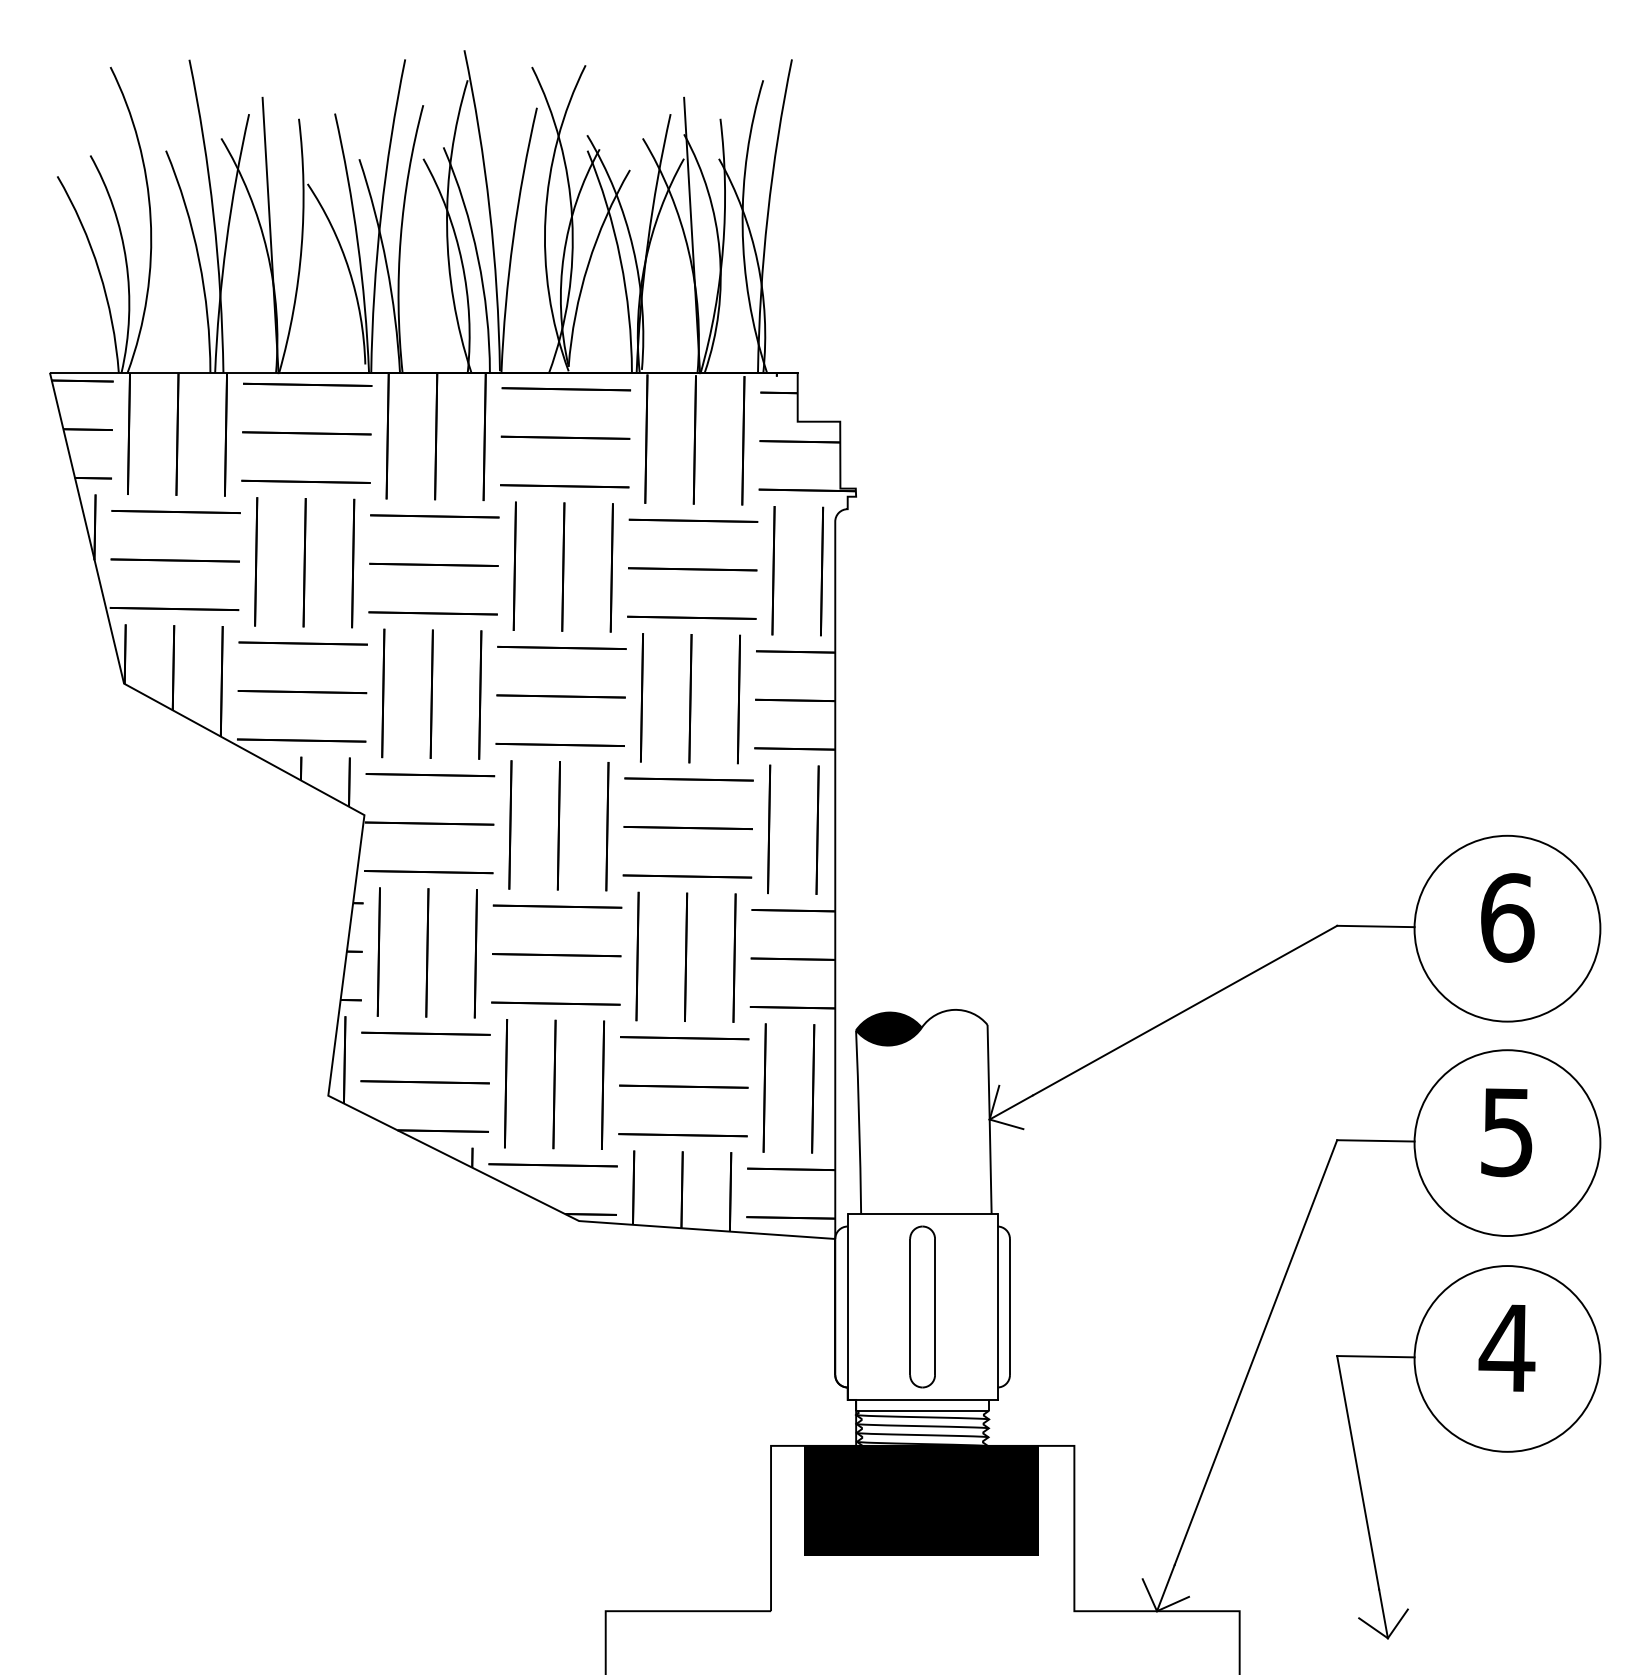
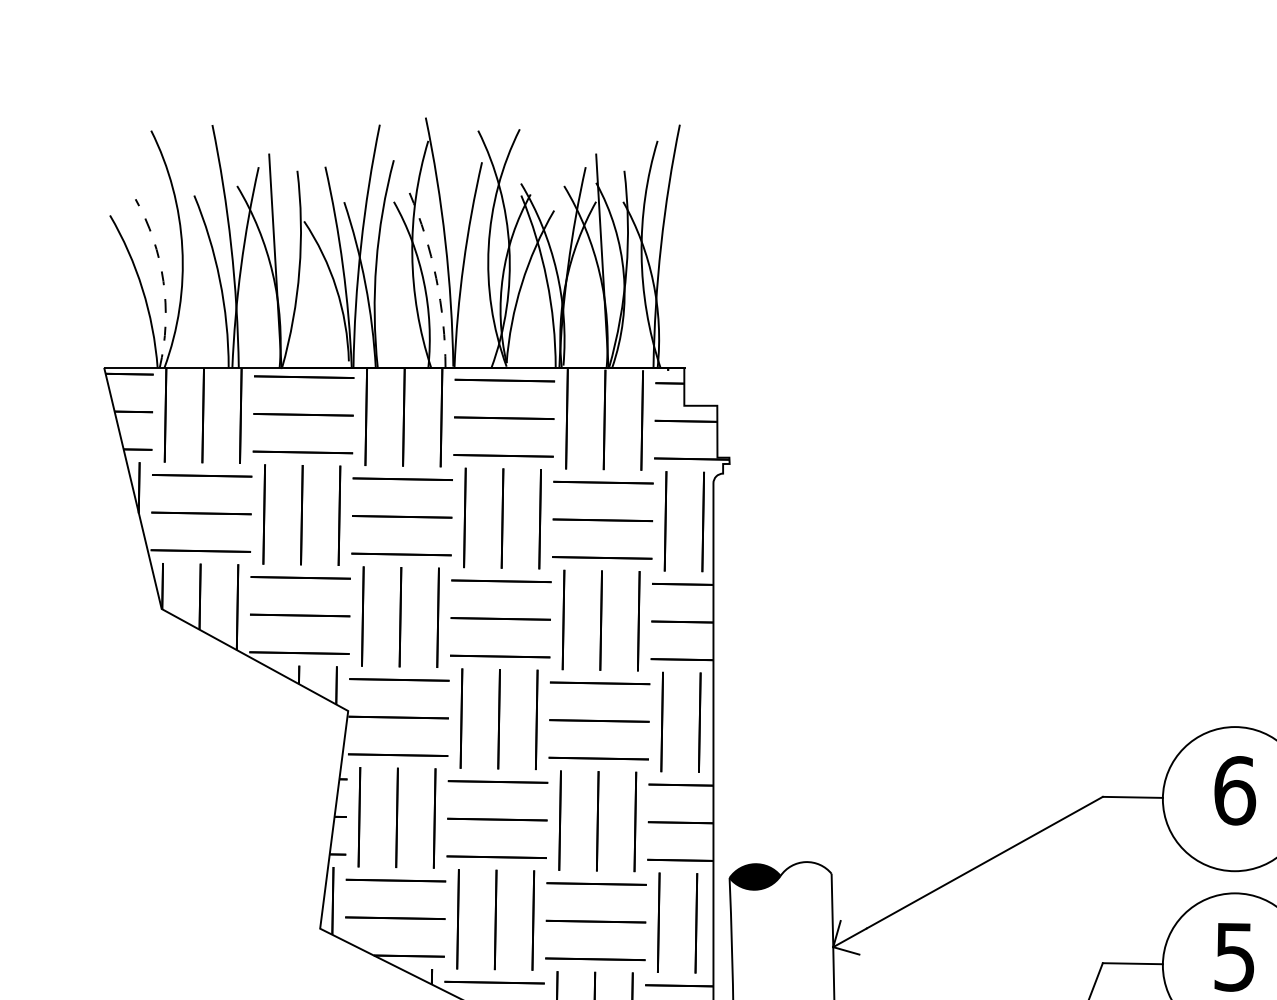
arc: (478, 257) -> (436, 278), solid -> dashed
arc: (126, 261) -> (163, 281), solid -> dashed

